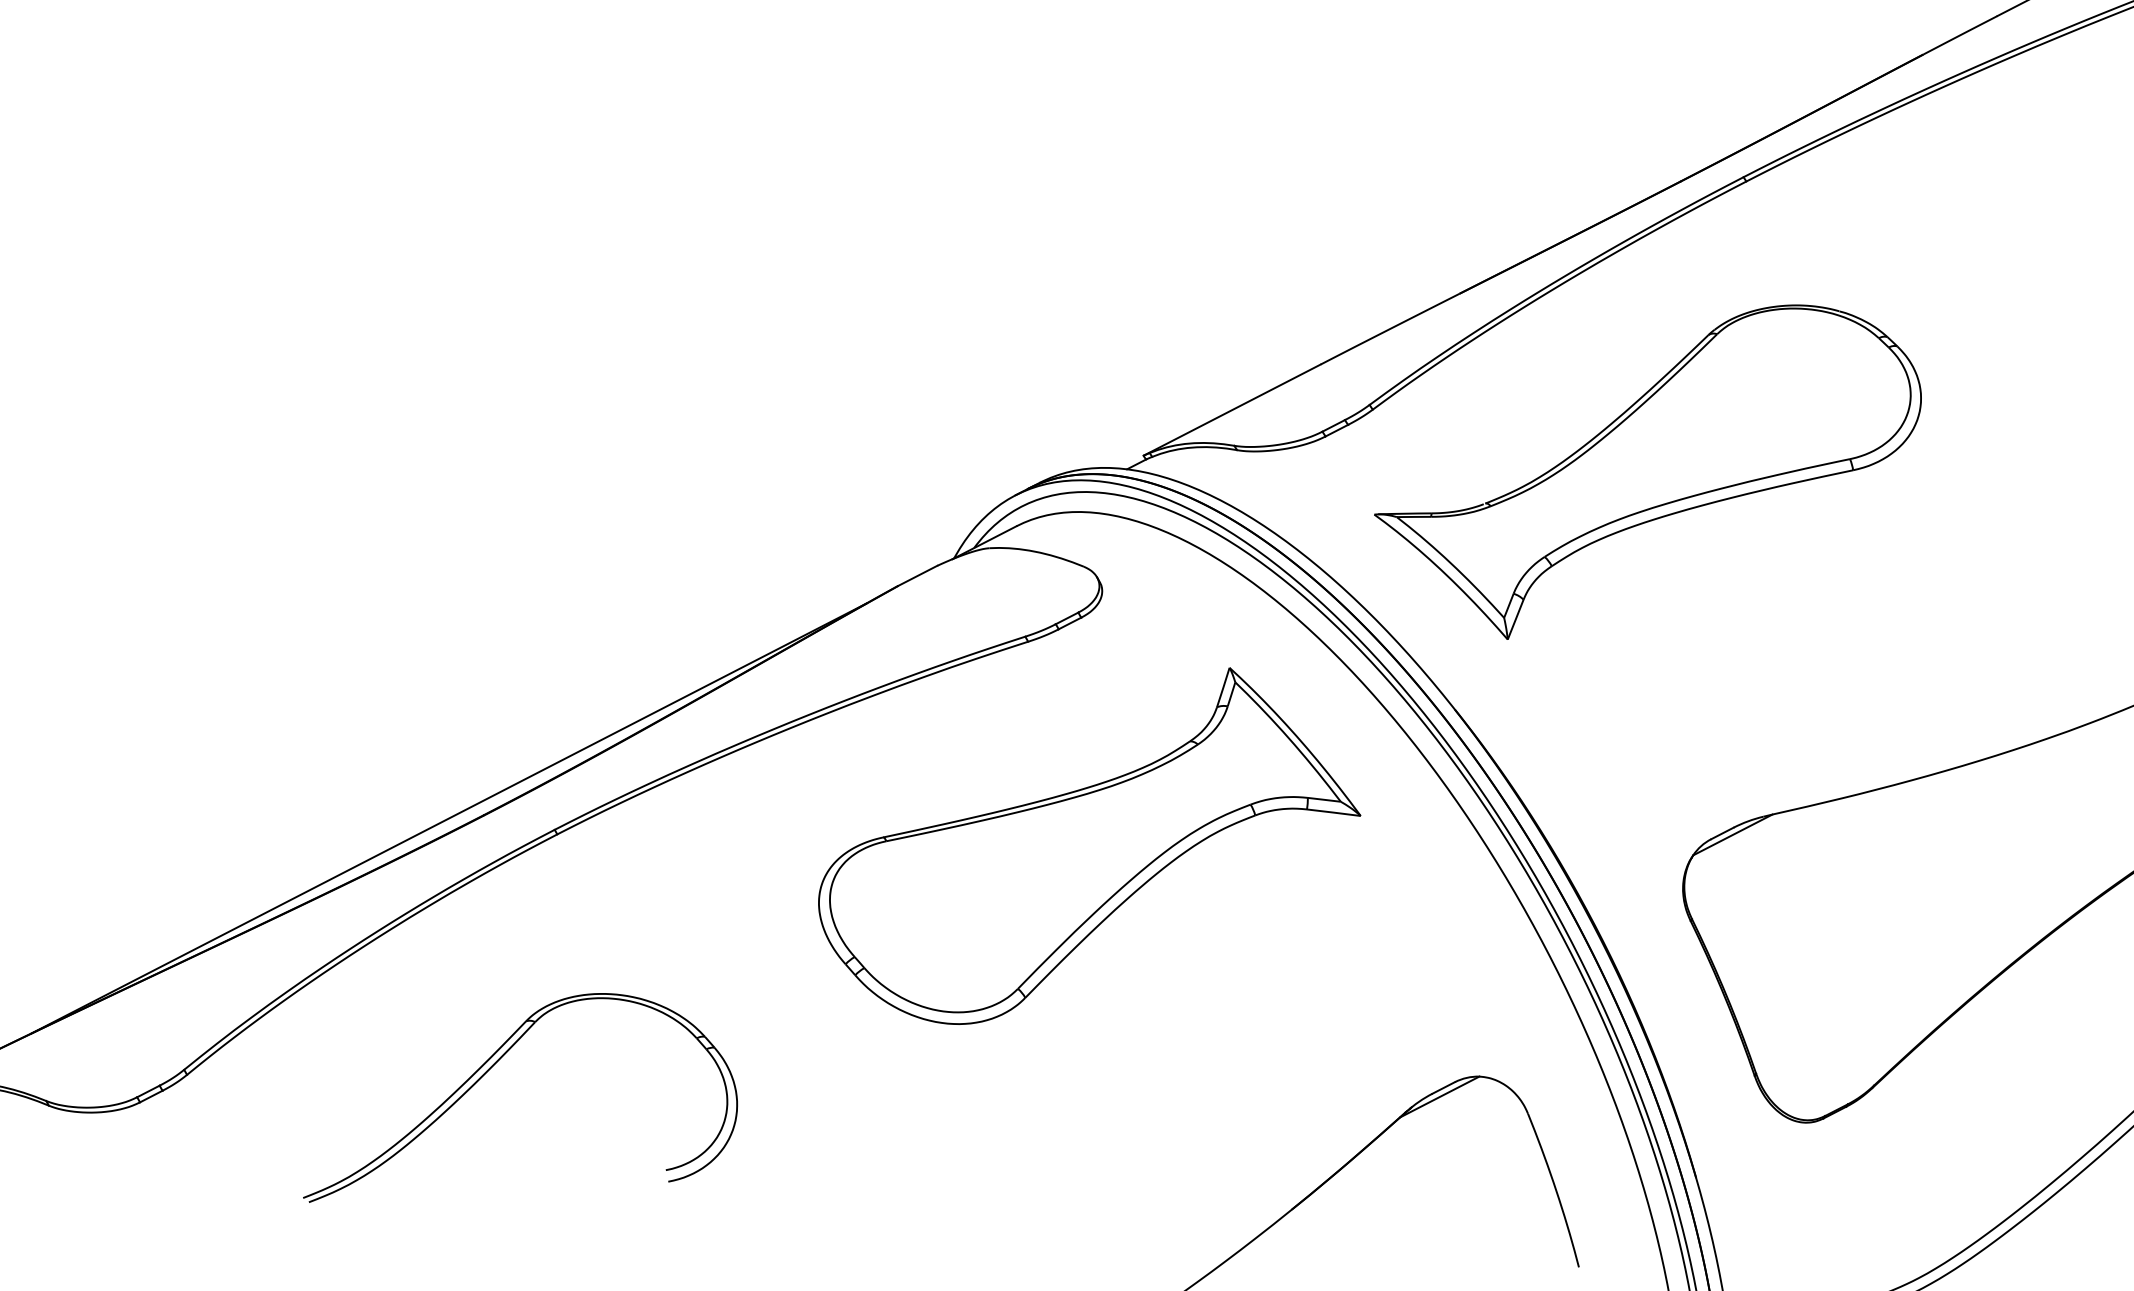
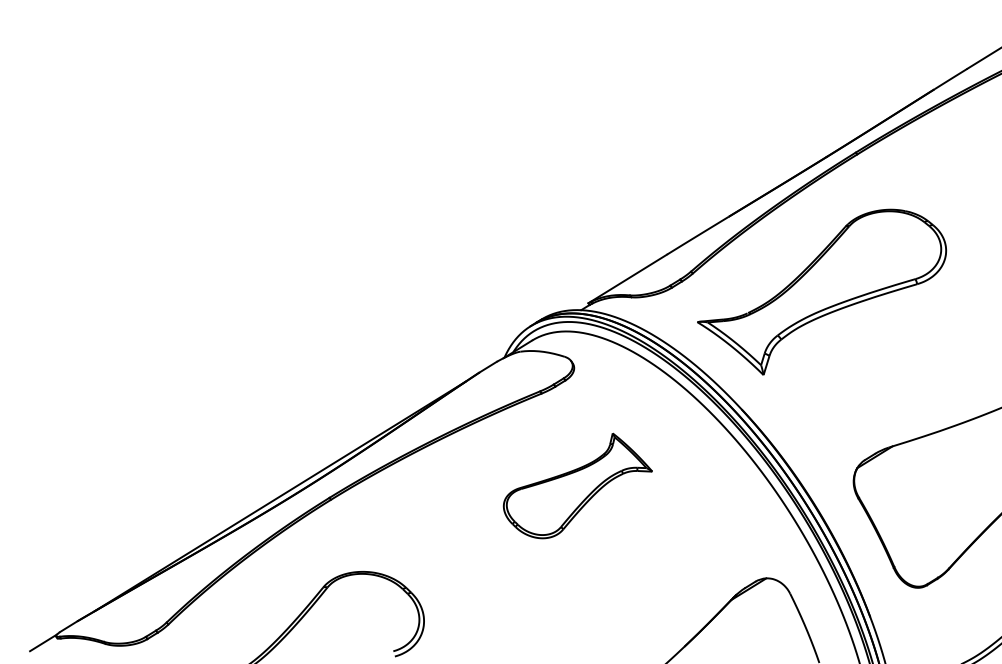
part: (1089, 845) -> (577, 485), size x0.6

